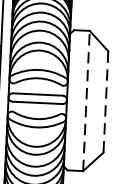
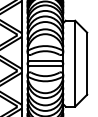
line: (86, 100) -> (75, 63), dashed -> solid
line: (106, 101) -> (87, 63), dashed -> solid

